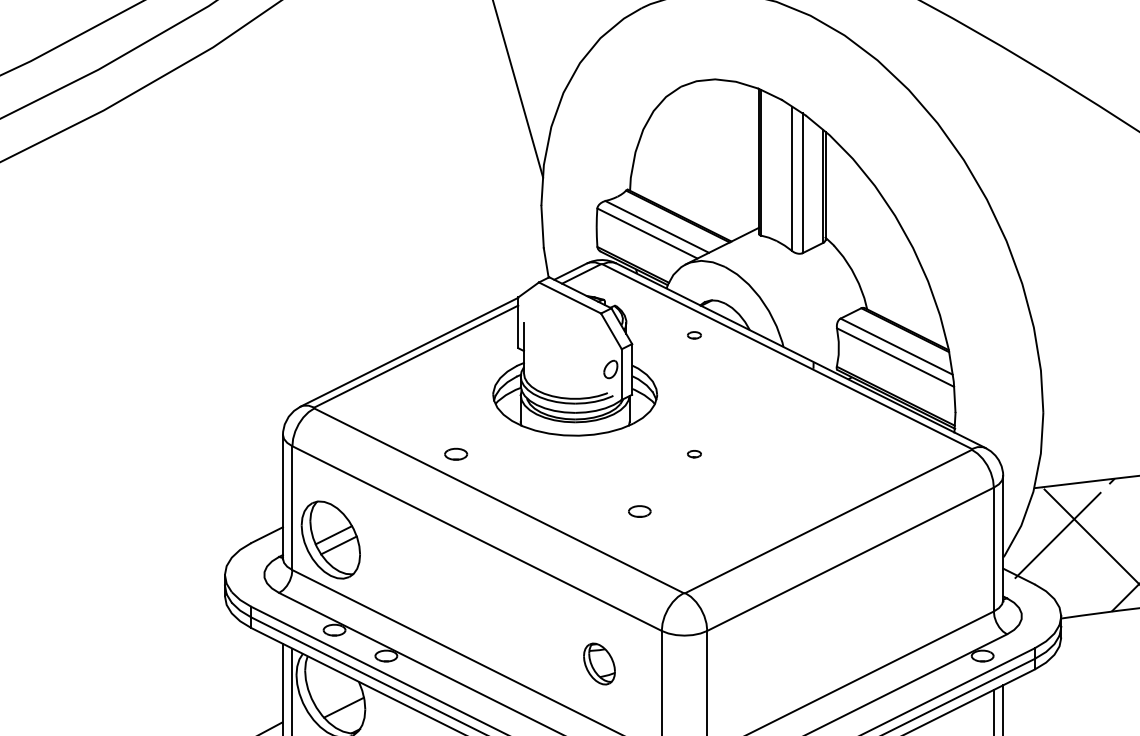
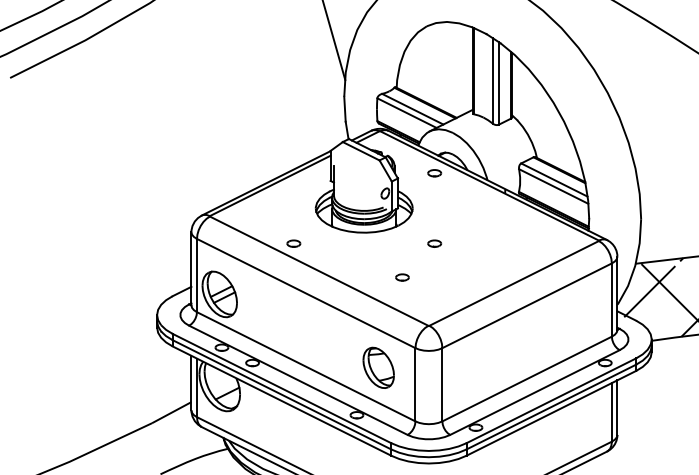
part: (693, 335) -> (434, 173), size x1.67
part: (693, 453) -> (434, 243), size x1.67
part: (599, 663) -> (378, 367), size x1.67

